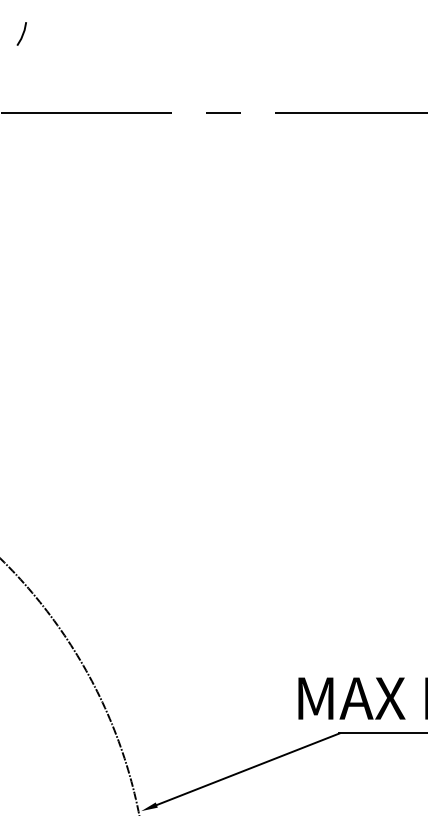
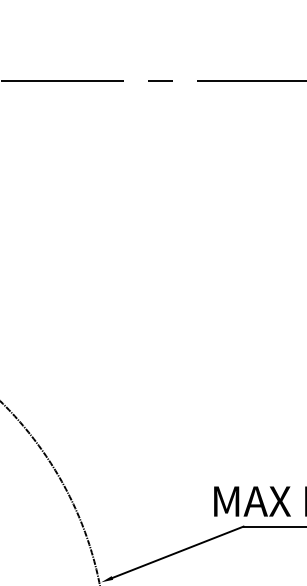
line: (22, 33) -> (16, 24), removed

